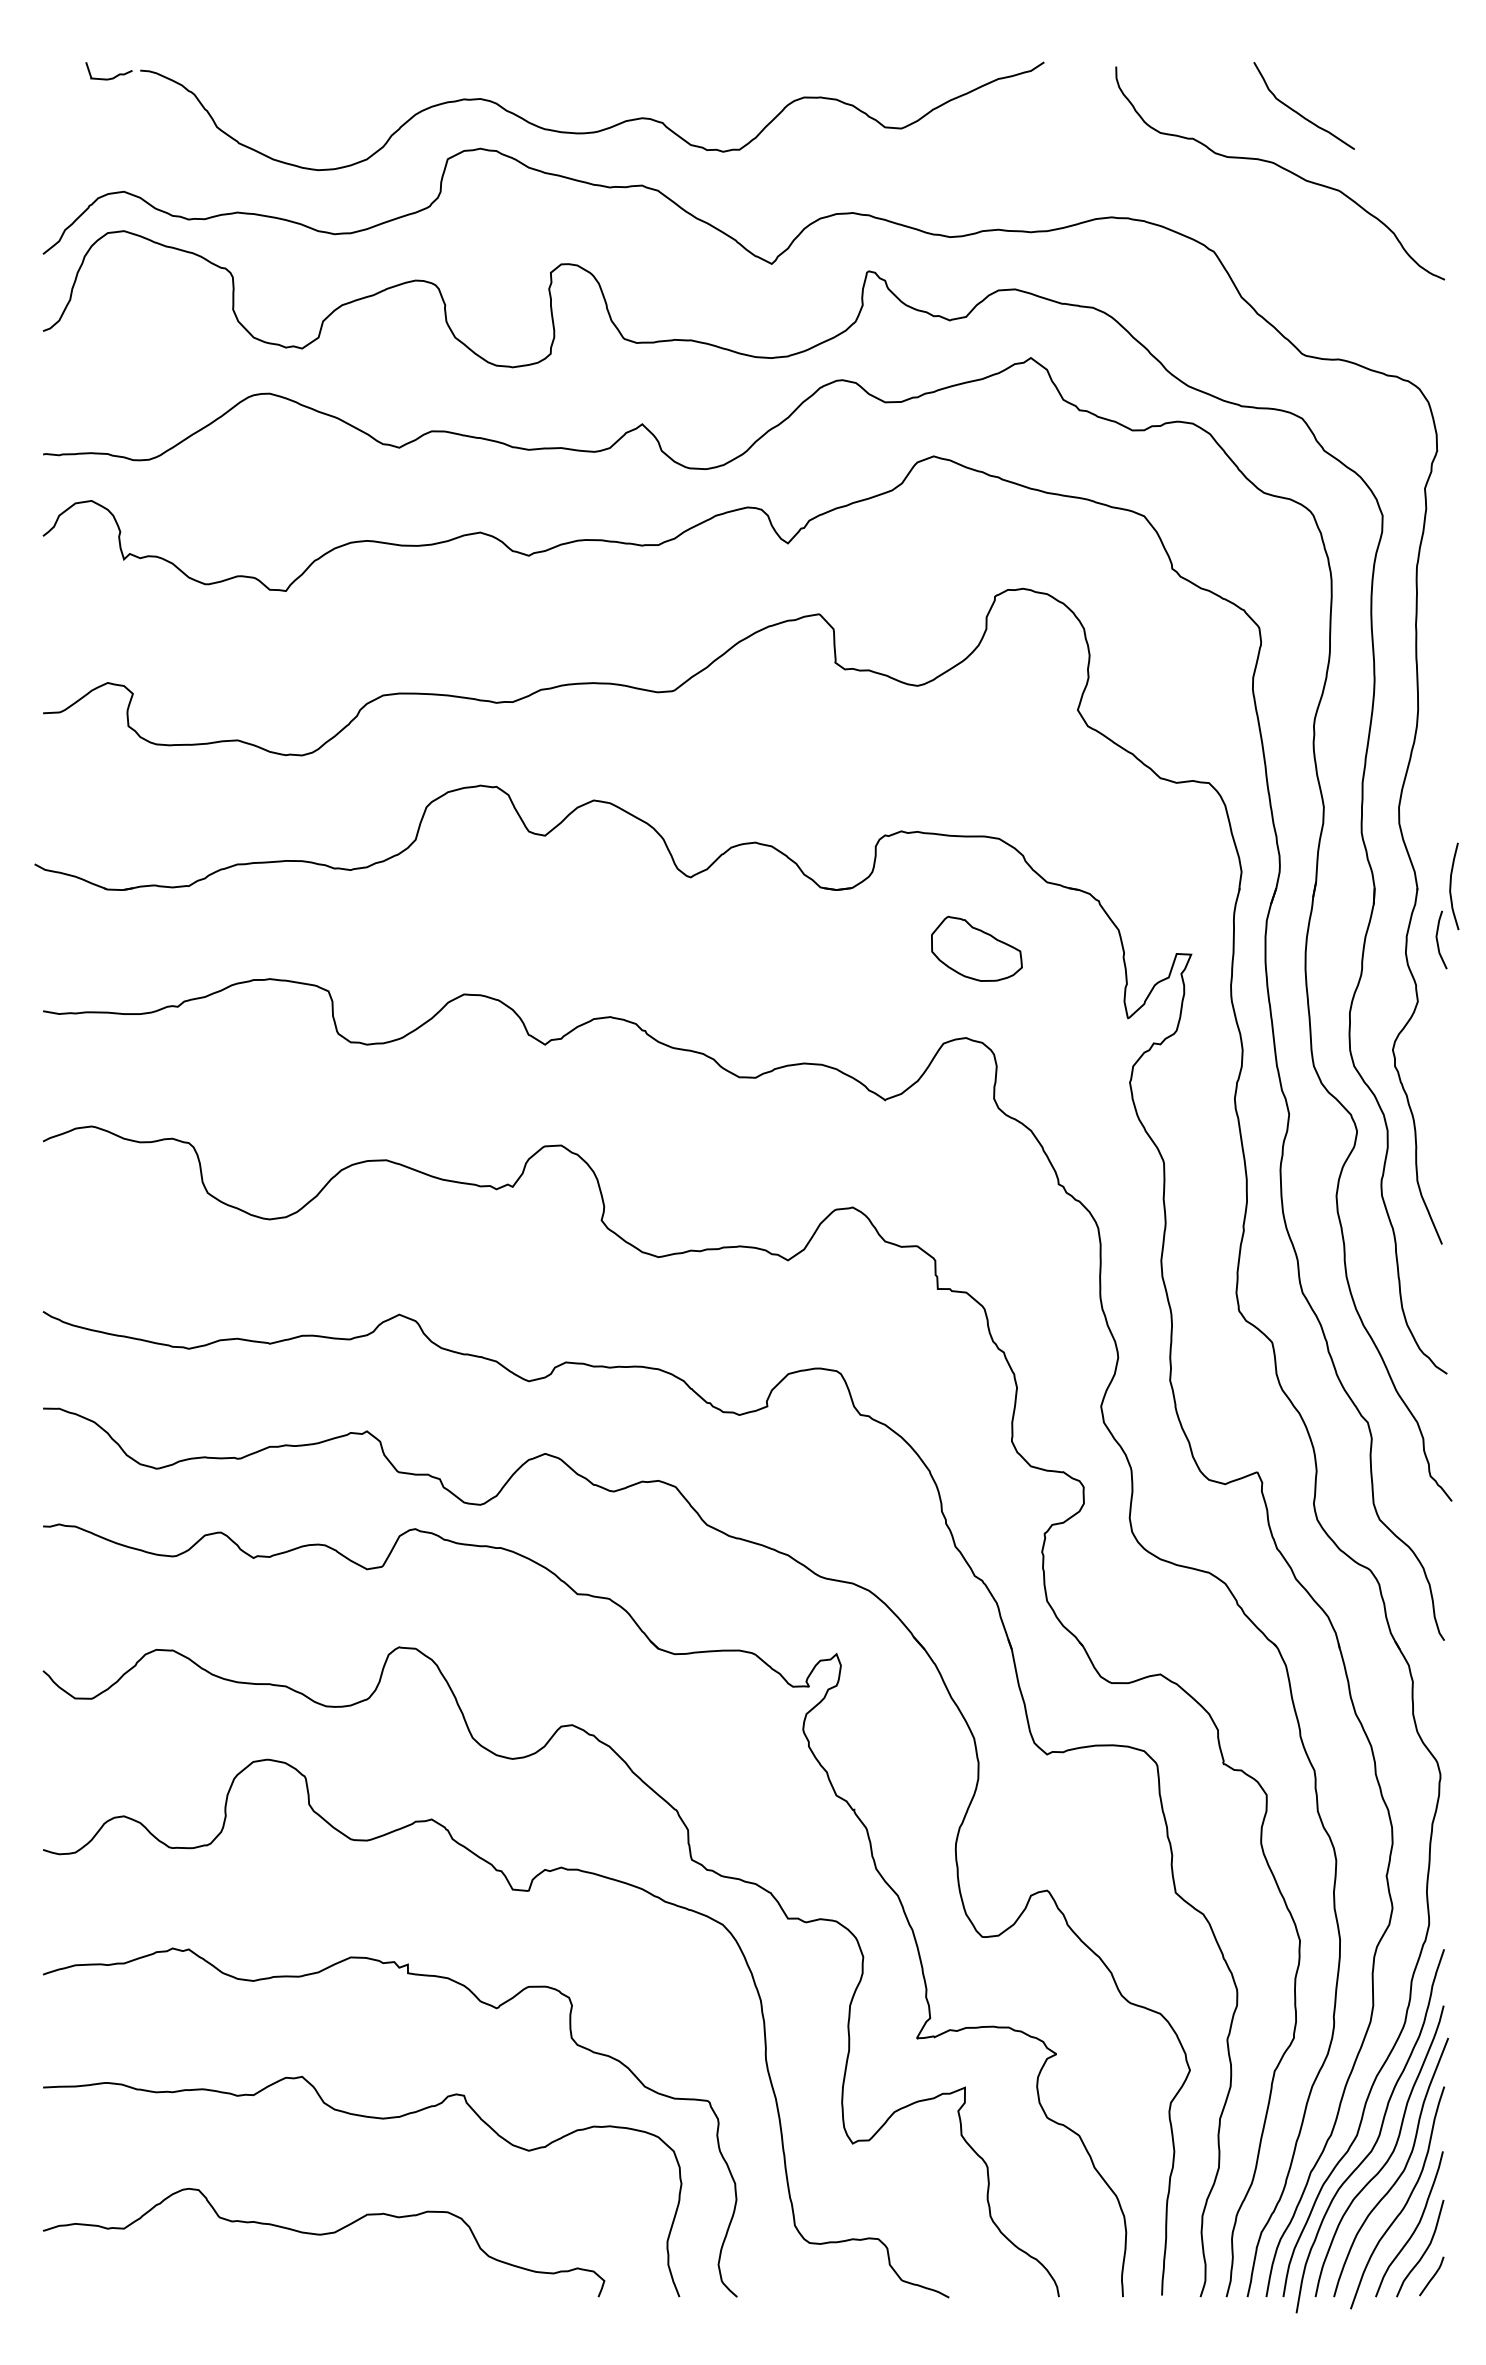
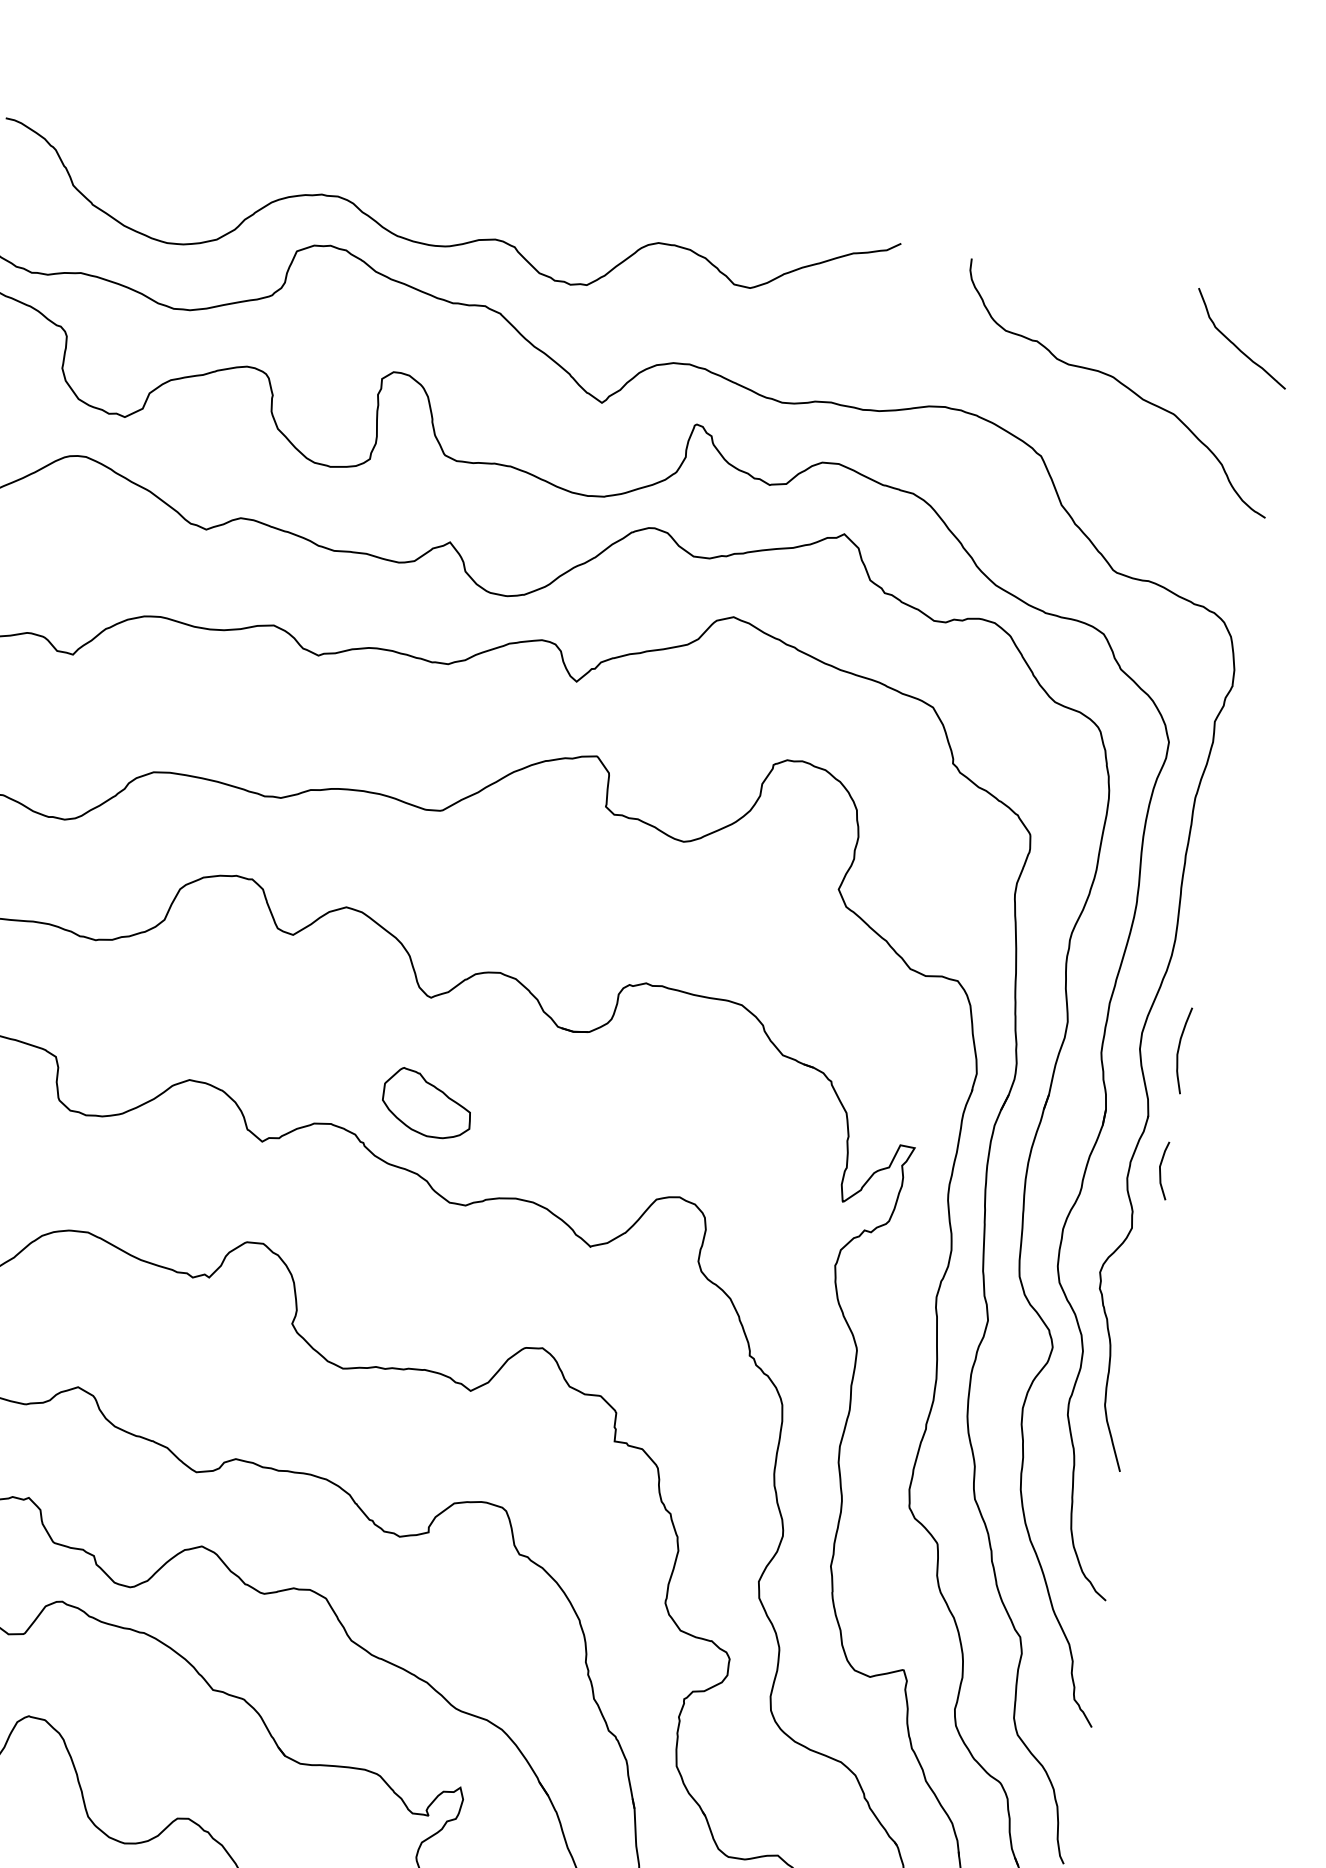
curve: (1297, 111) -> (1234, 343), moved
curve: (1451, 886) -> (1179, 1050), moved
part: (976, 948) -> (427, 1103), moved

